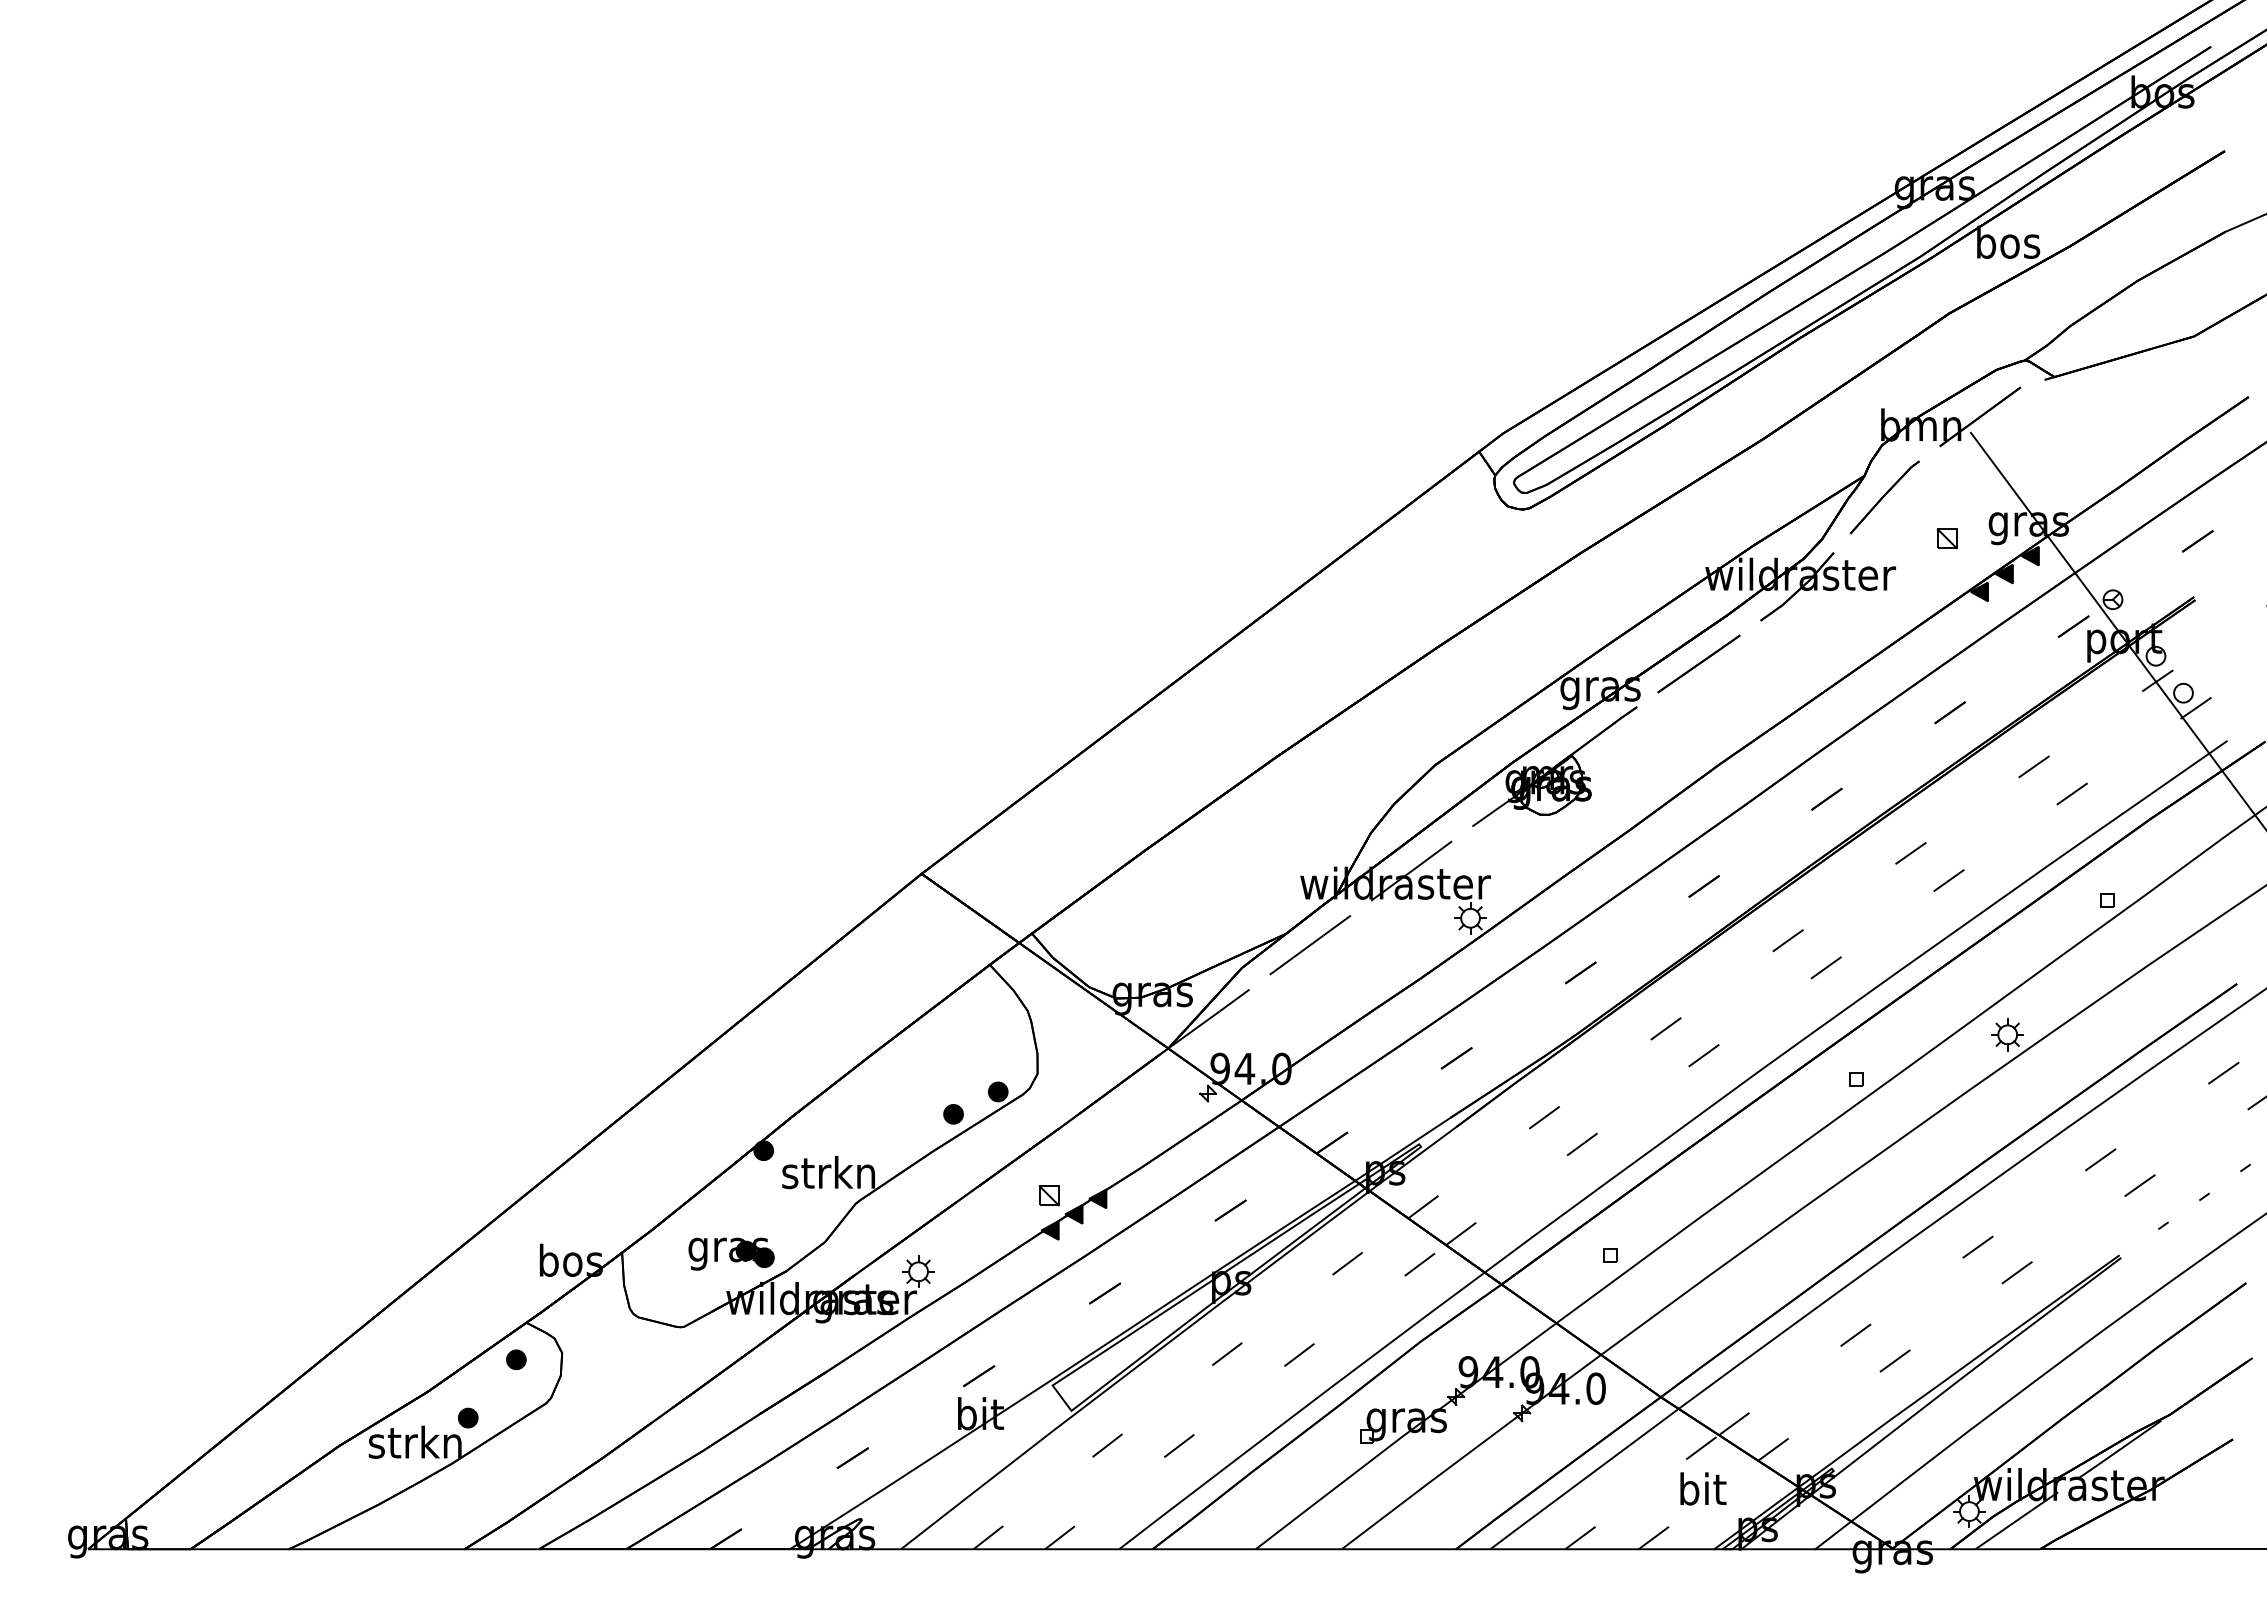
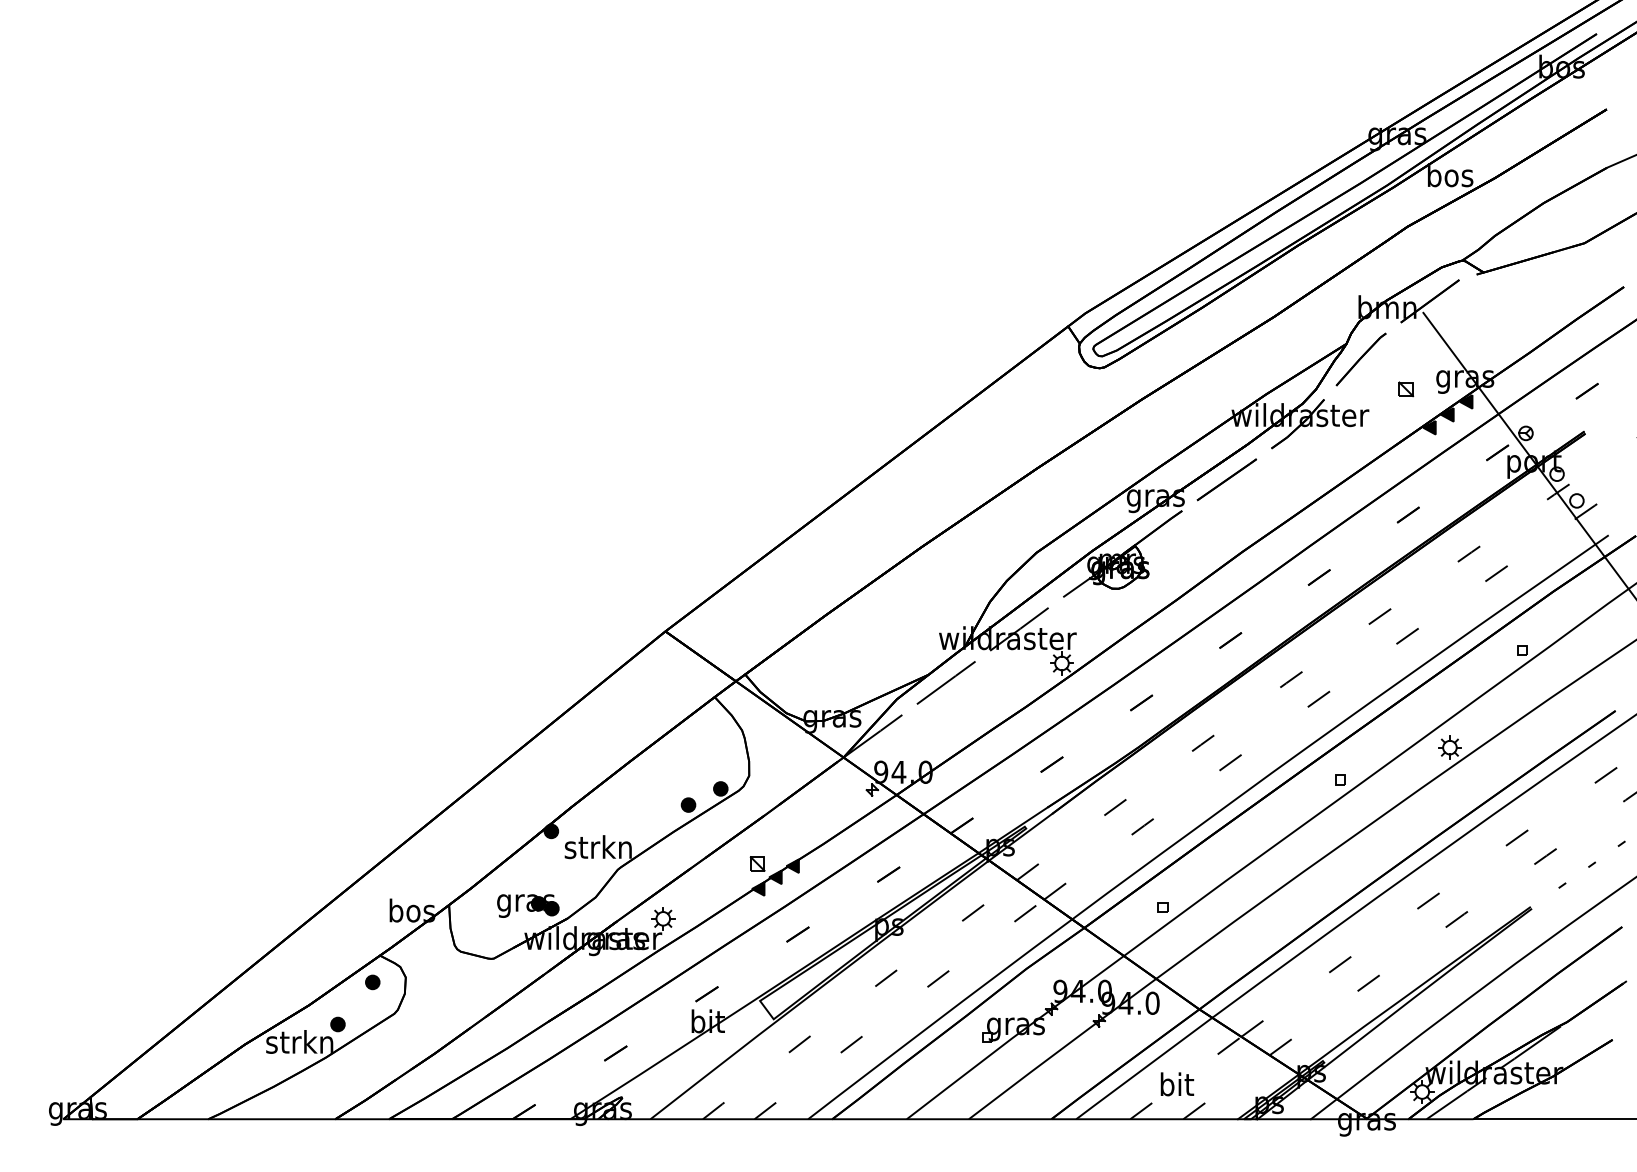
text: (1703, 1488) -> (1177, 1084), moved

